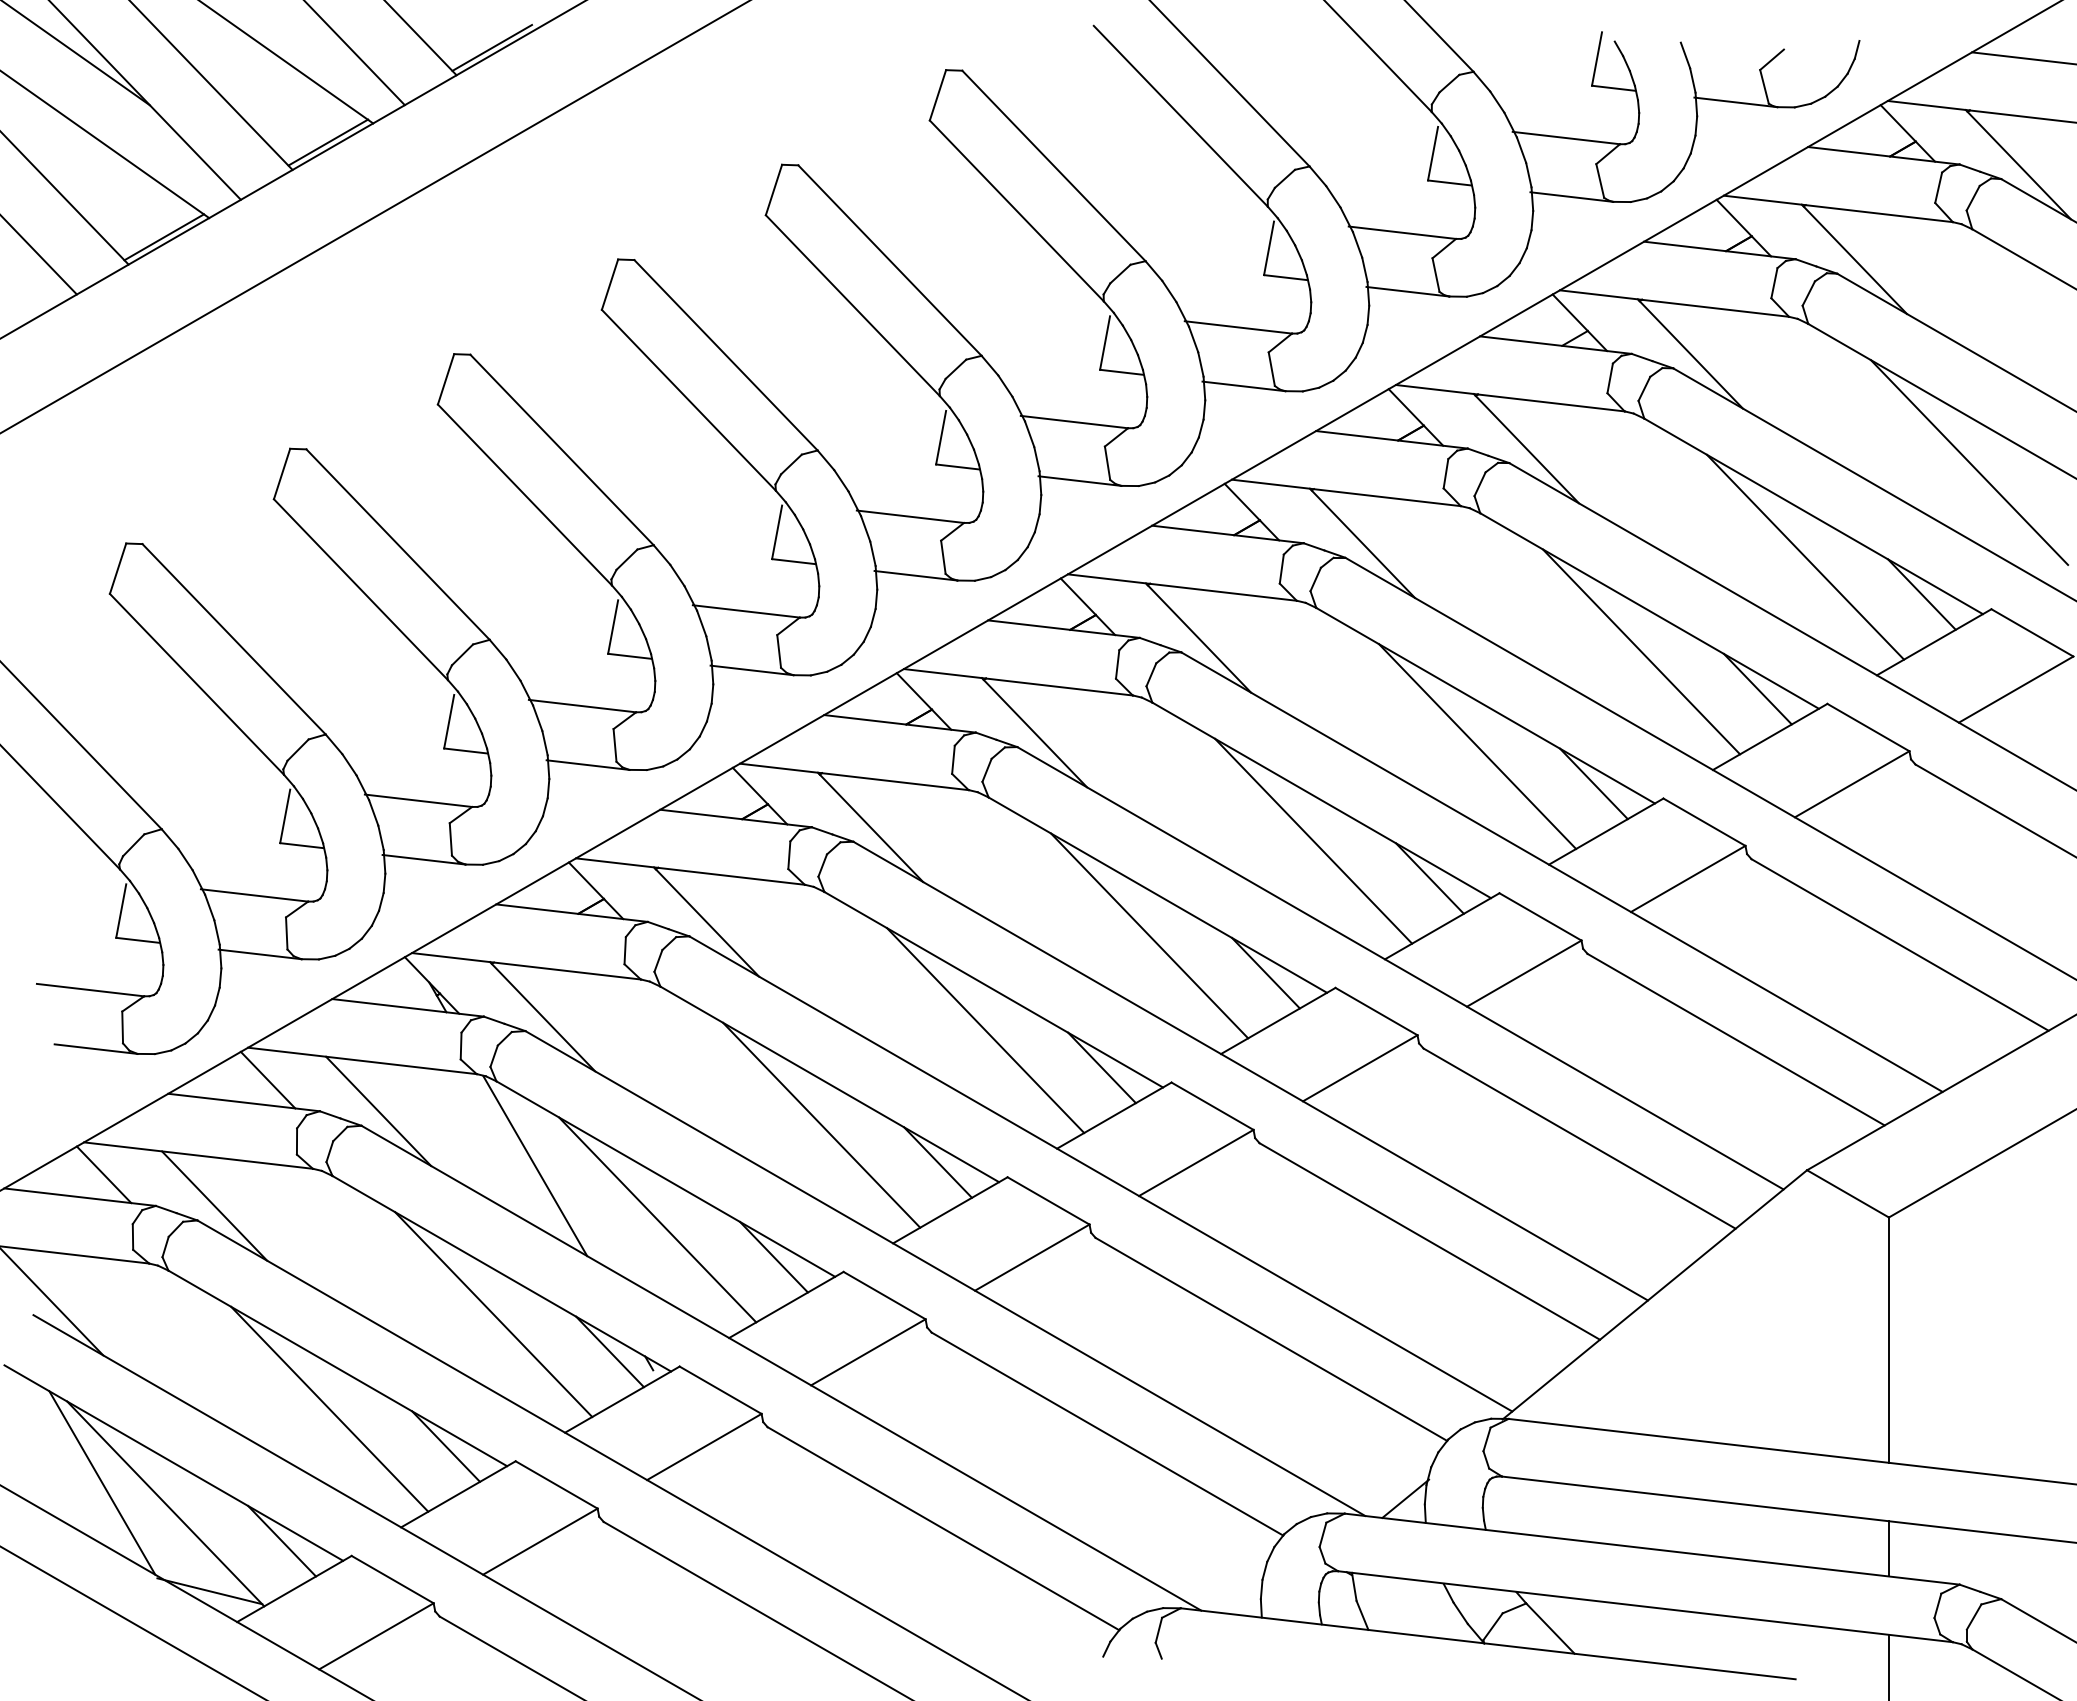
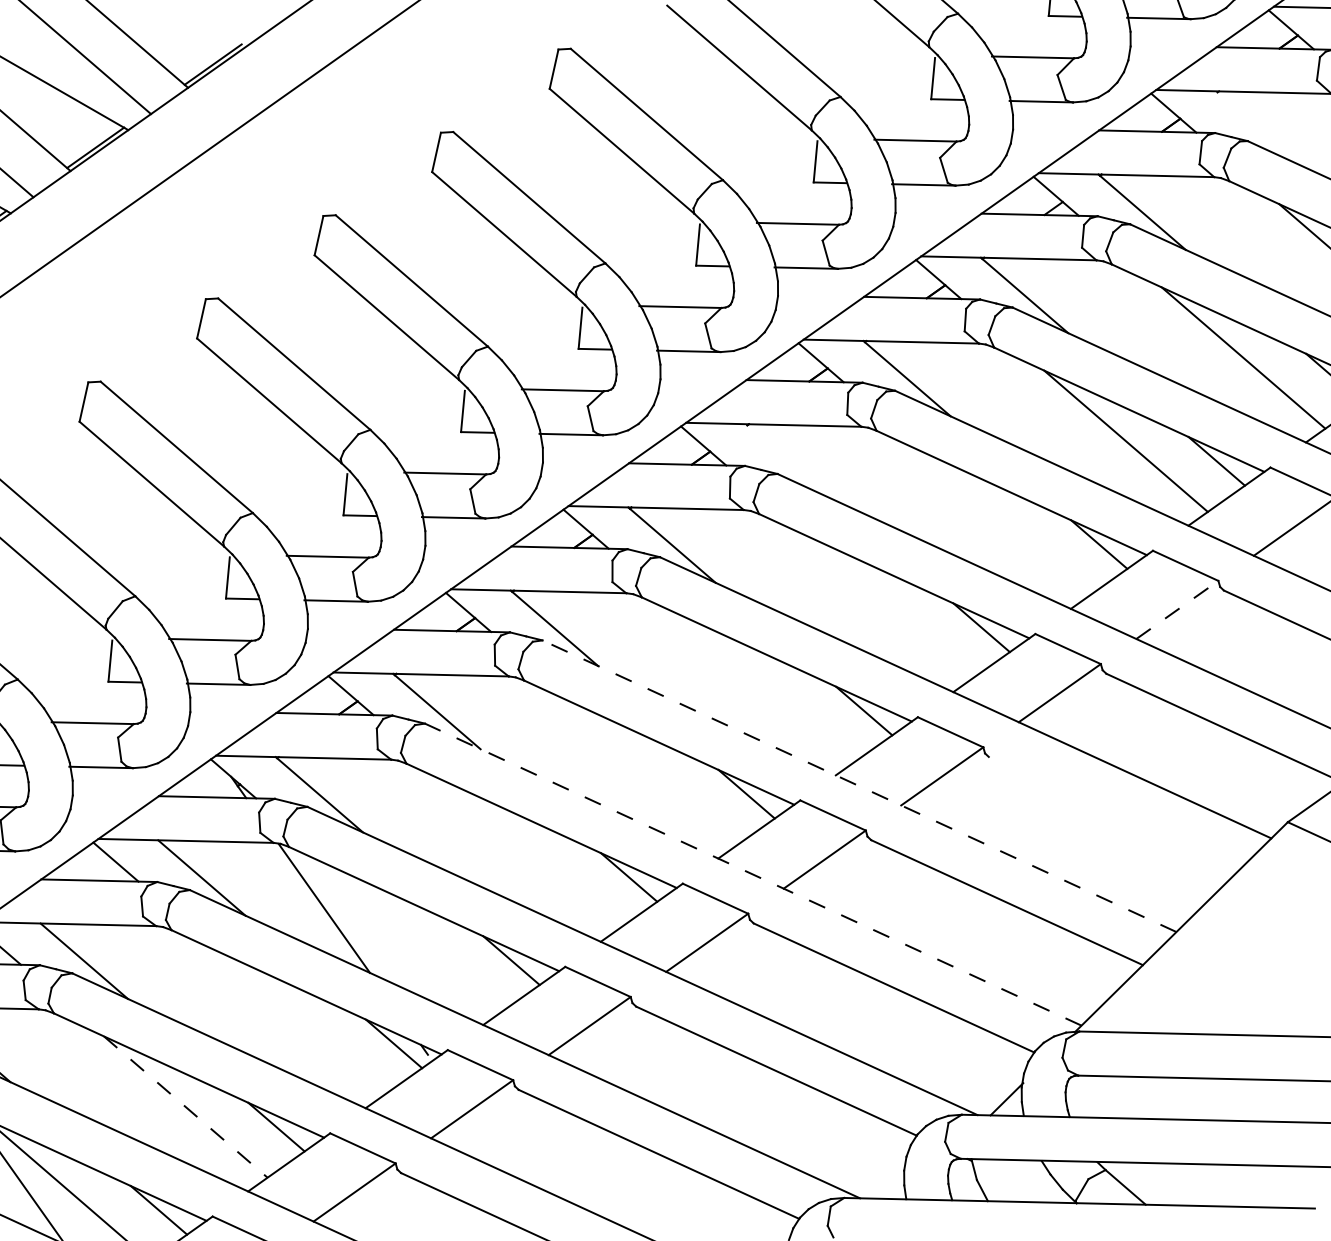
line: (1853, 259) -> (1259, 129), removed
line: (1198, 637) -> (789, 461), removed
line: (1477, 746) -> (1008, 524), removed
line: (1313, 840) -> (890, 607), removed
line: (1688, 878) -> (1177, 609), solid -> dashed
line: (1149, 935) -> (773, 690), removed
line: (985, 1030) -> (655, 774), removed
line: (1250, 1071) -> (859, 786), solid -> dashed
line: (821, 1124) -> (538, 856), removed
line: (1579, 1138) -> (1113, 814), removed
line: (1100, 1173) -> (752, 874), solid -> dashed
line: (657, 1219) -> (420, 940), removed
line: (493, 1314) -> (303, 1023), removed
line: (330, 1409) -> (186, 1107), solid -> dashed

